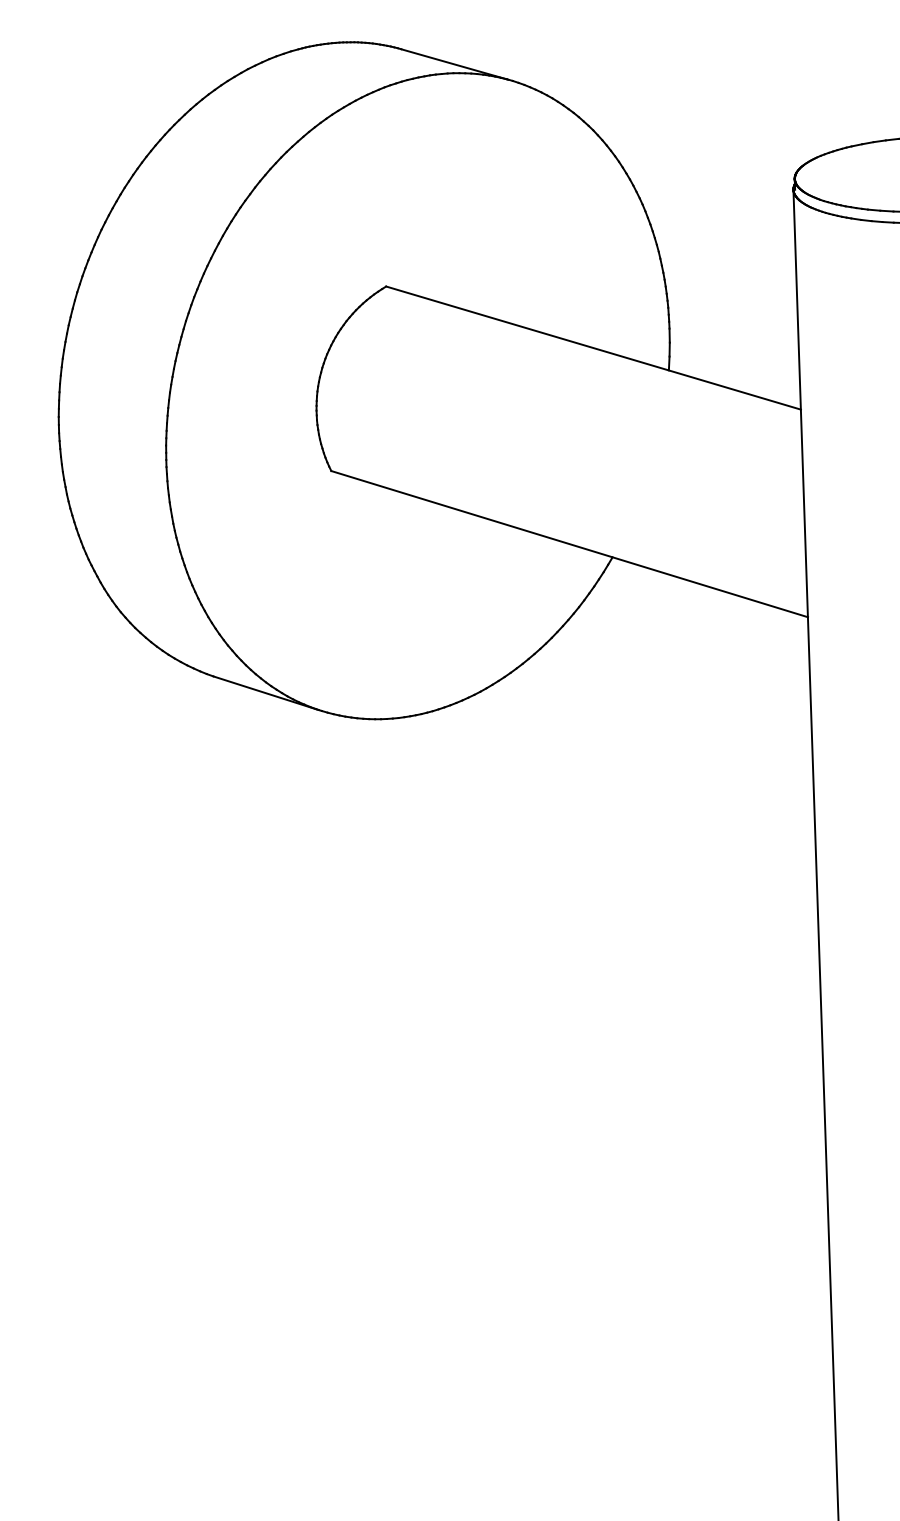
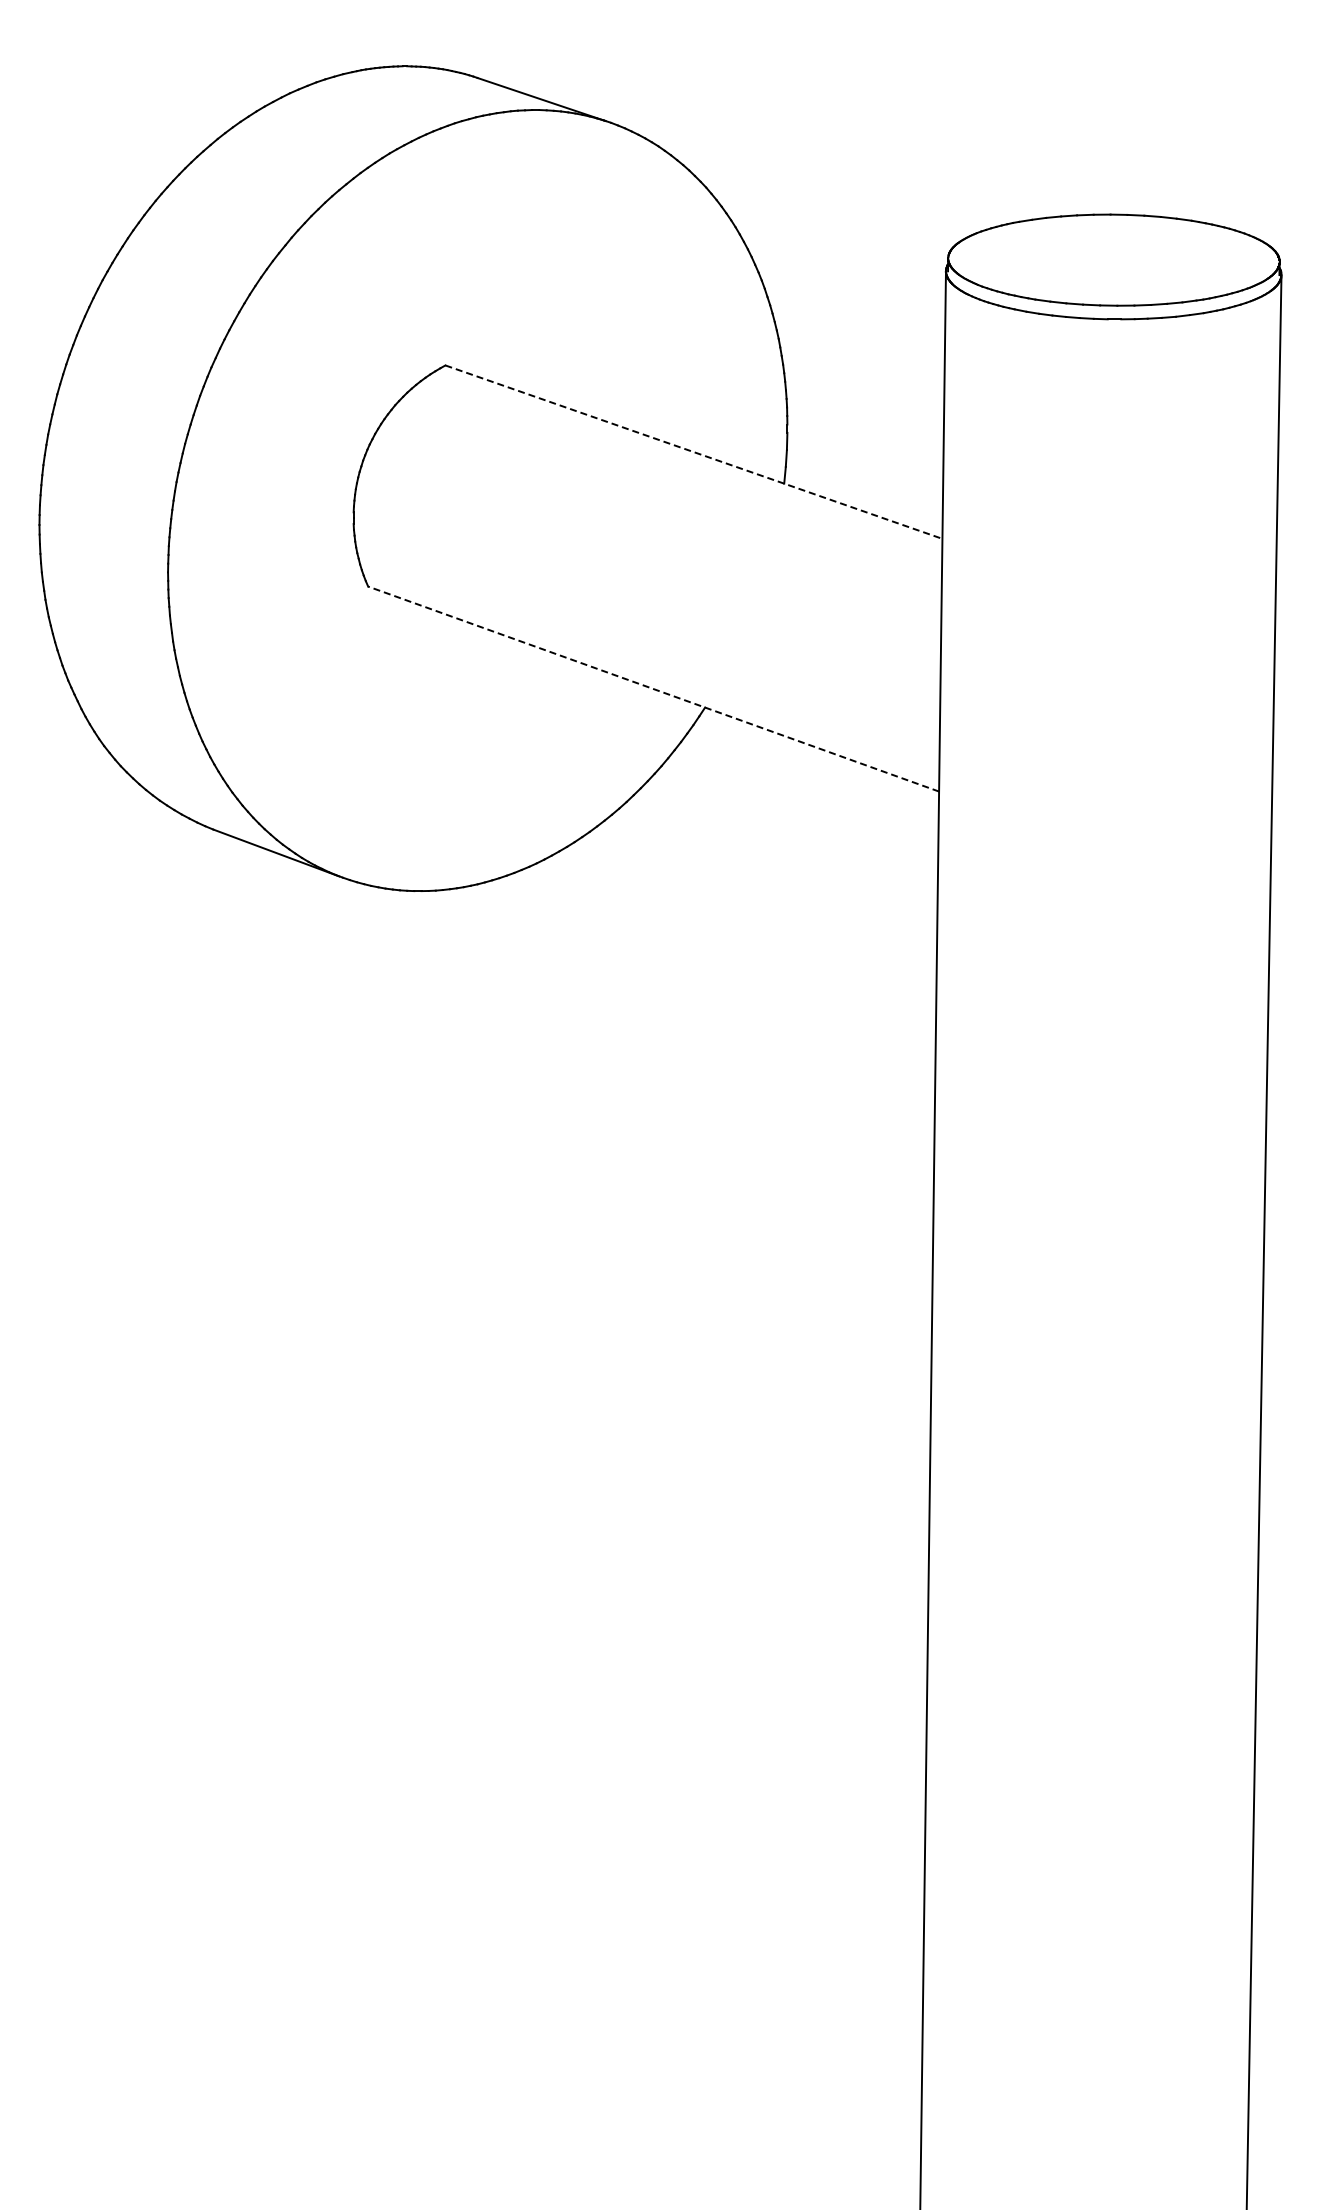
line: (594, 348) -> (694, 452), solid -> dashed
line: (569, 543) -> (653, 688), solid -> dashed

